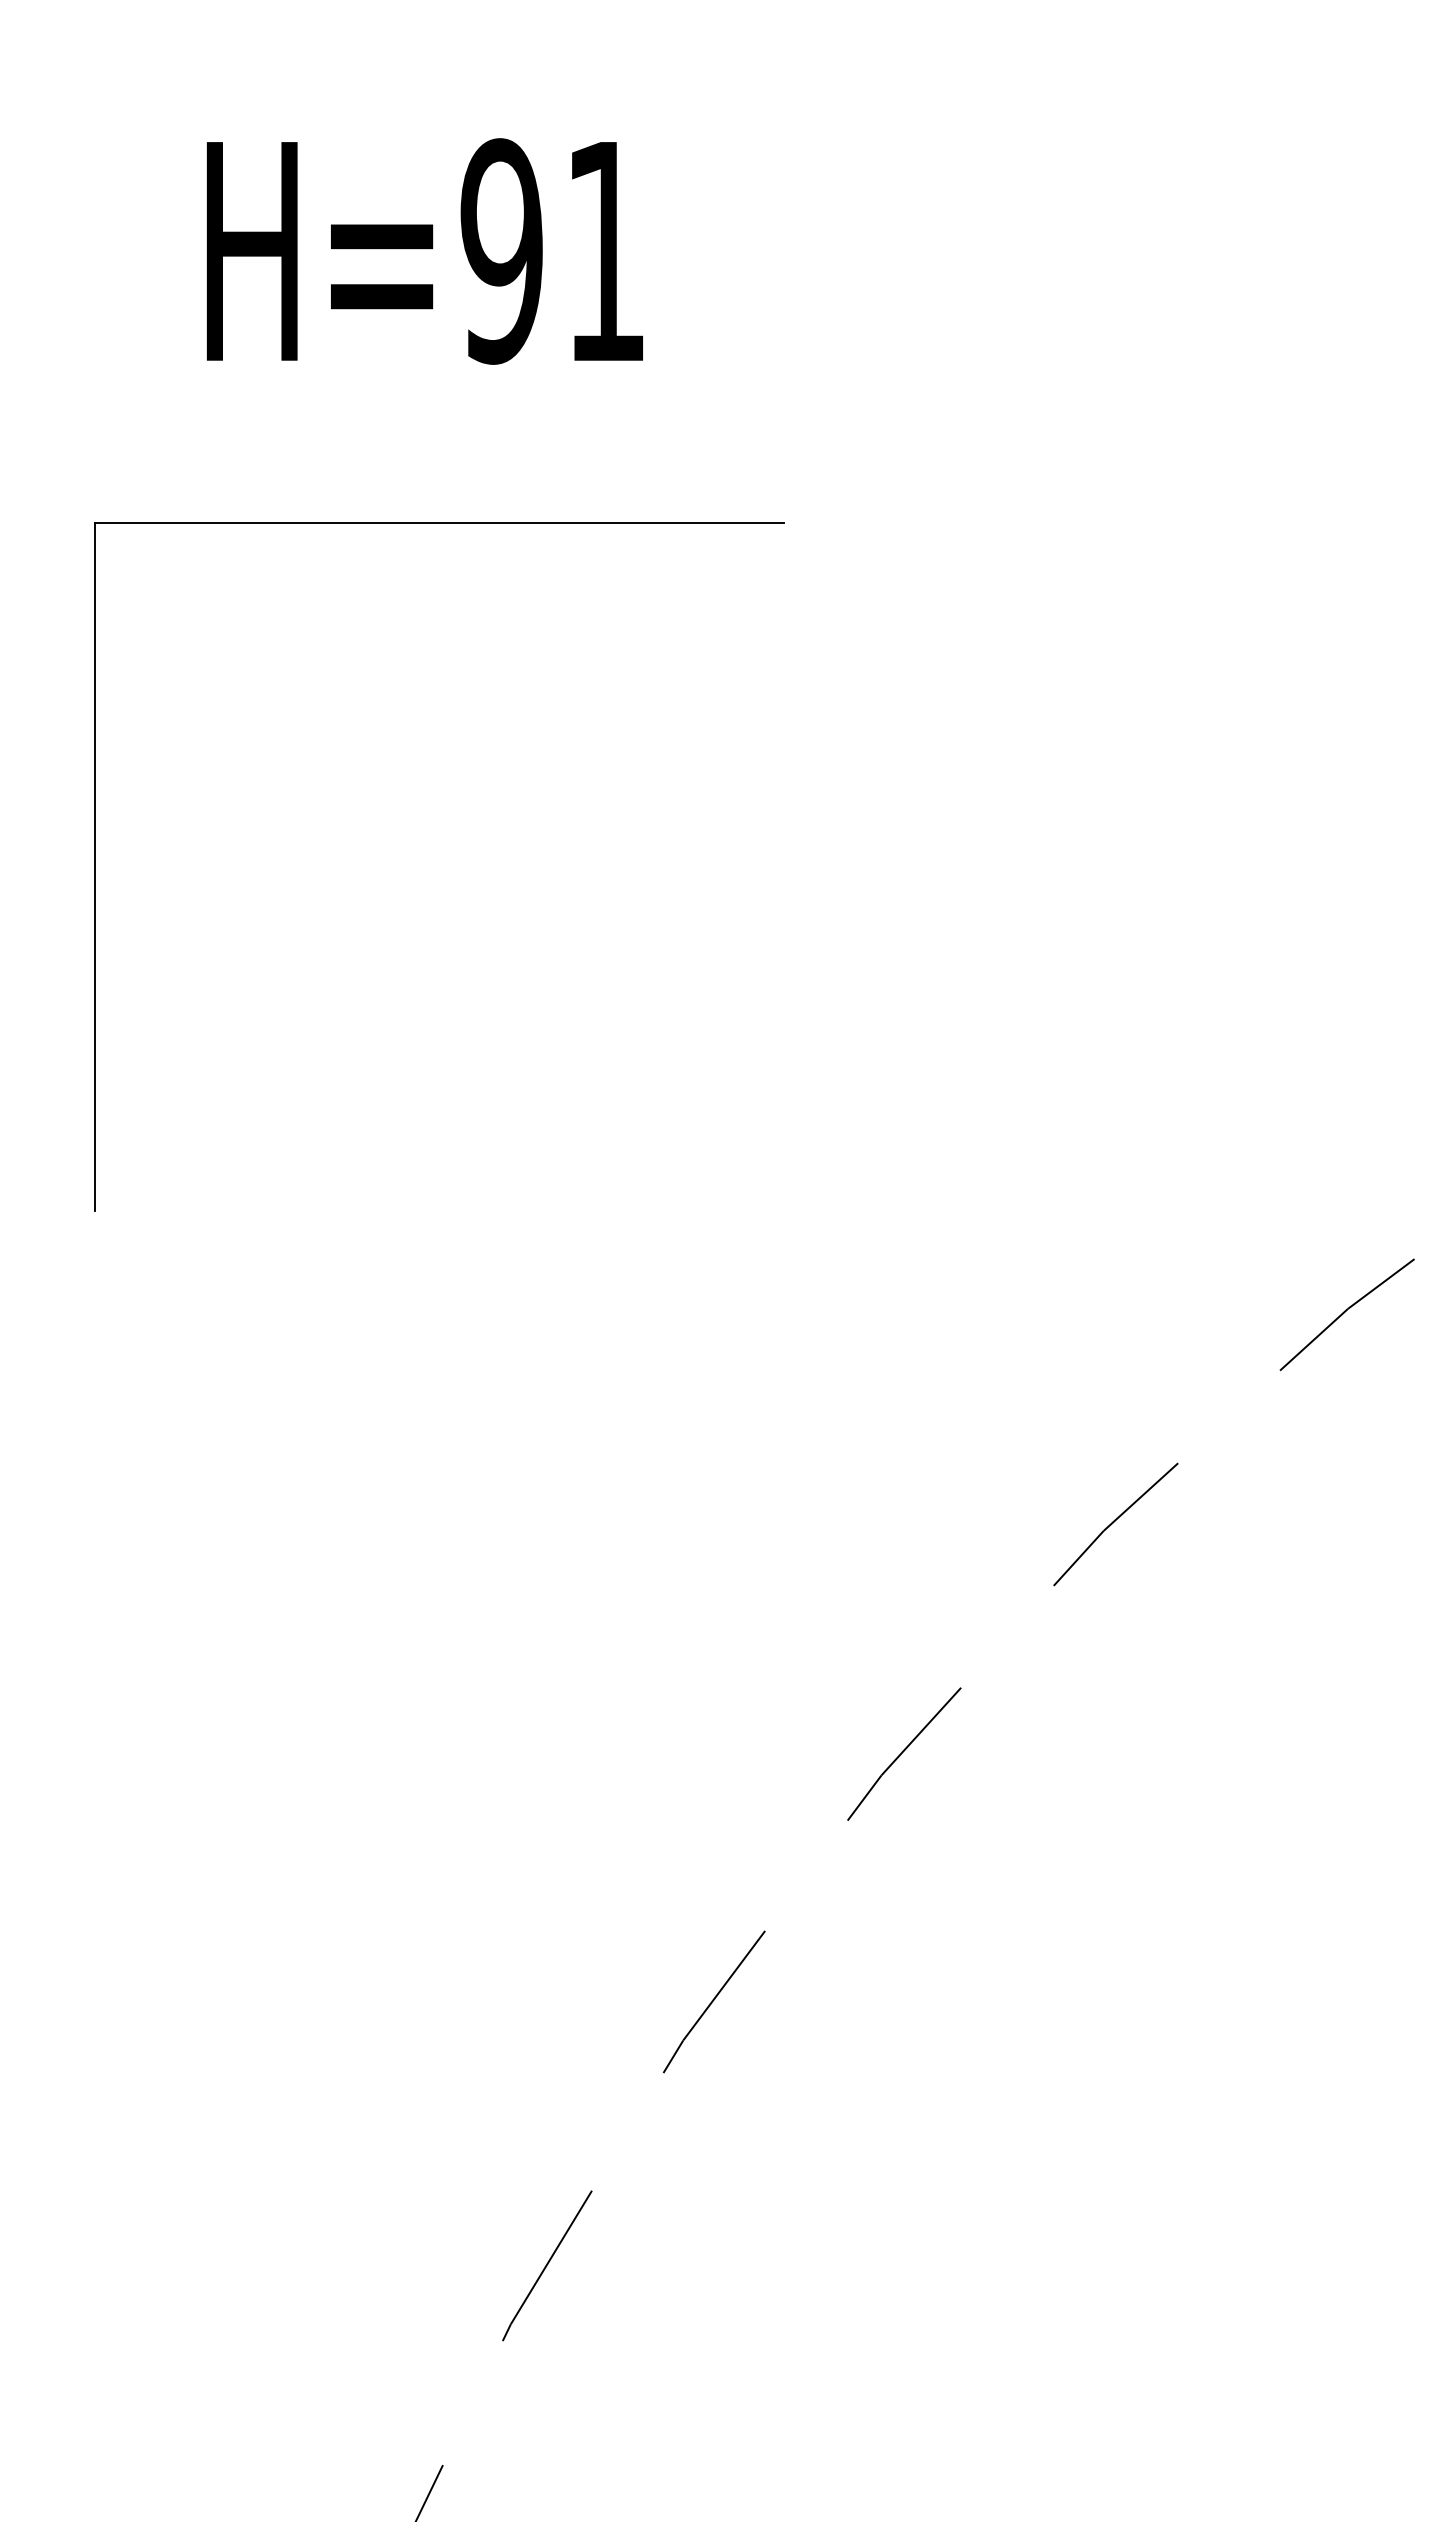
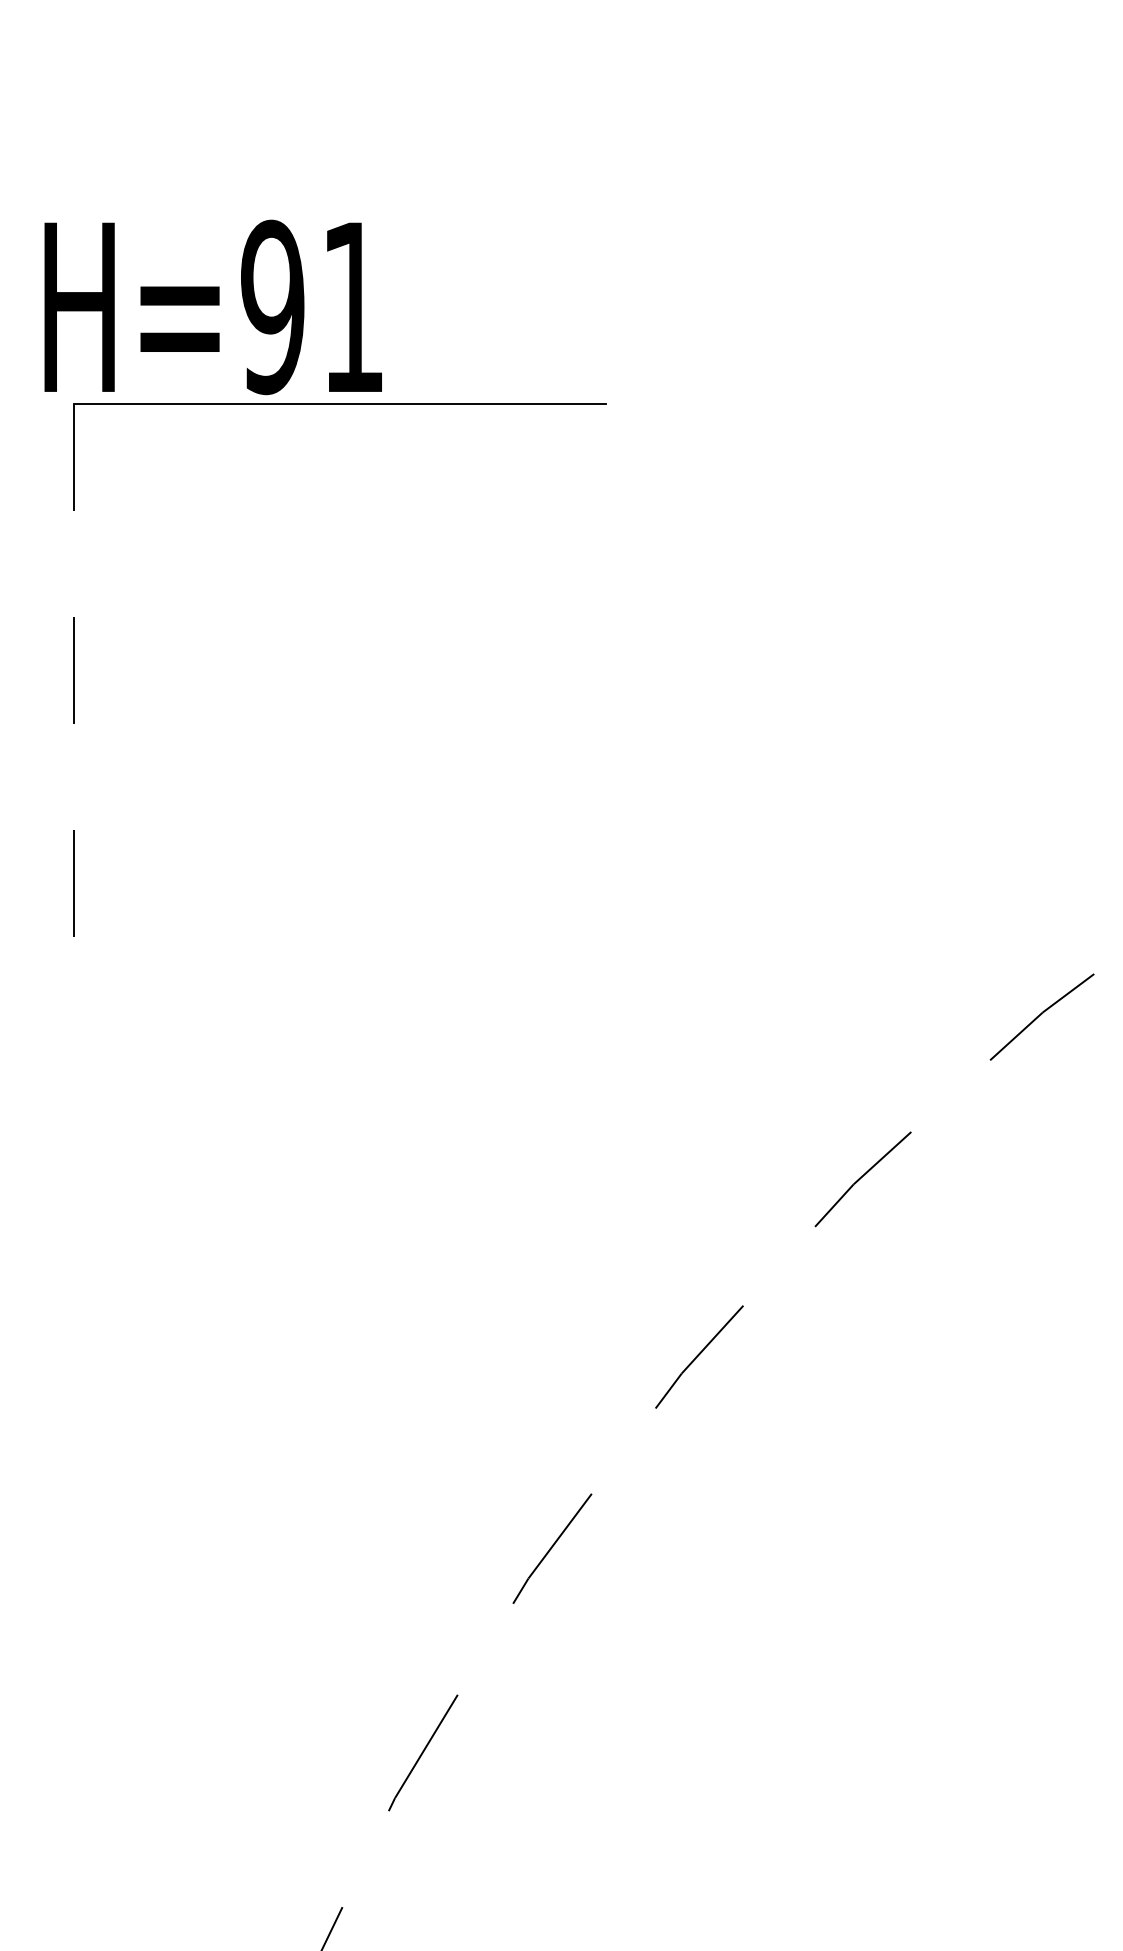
text: (424, 251) -> (212, 307), moved
line: (95, 867) -> (73, 671), solid -> dashed

